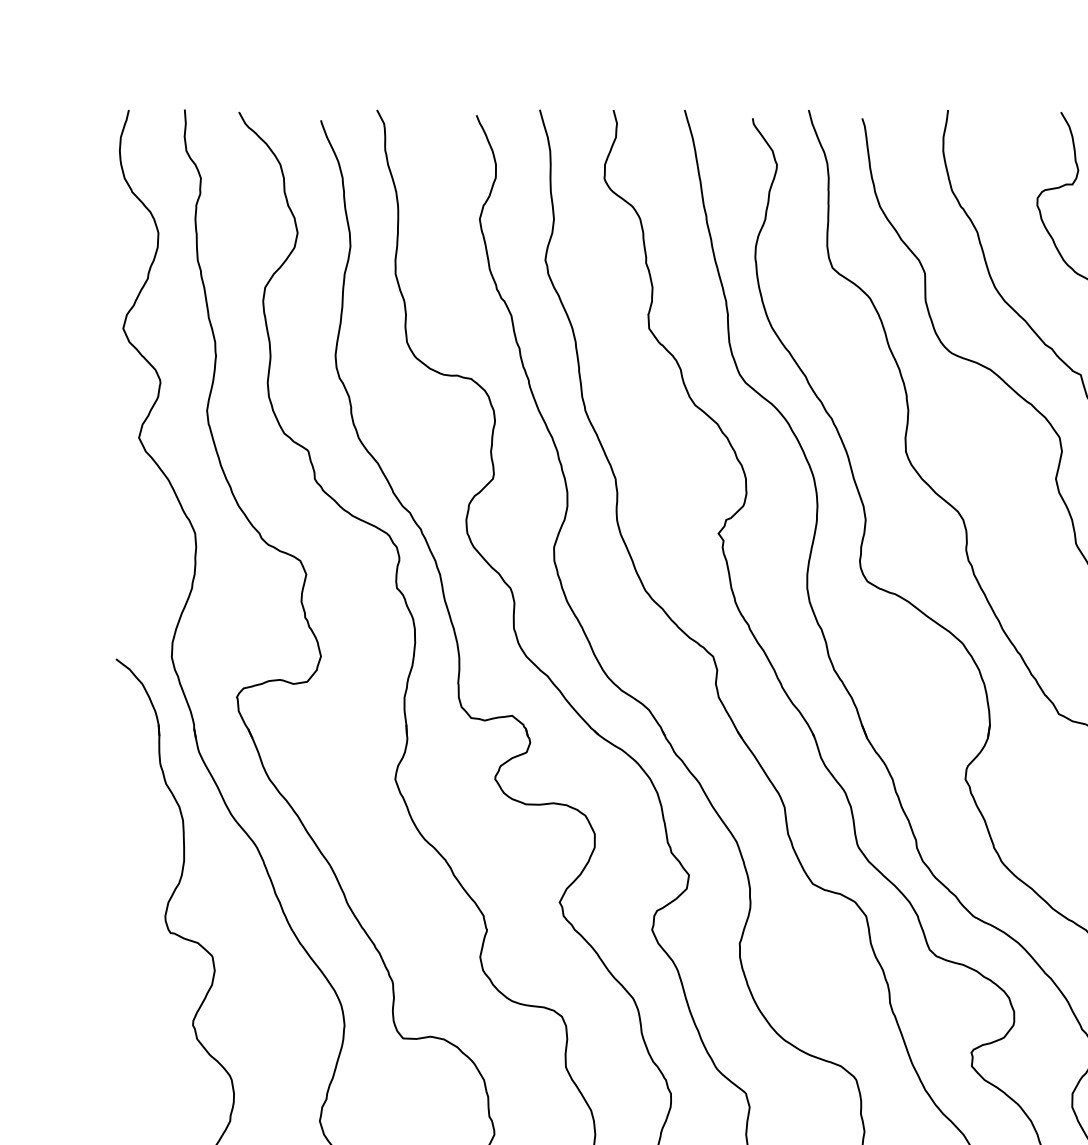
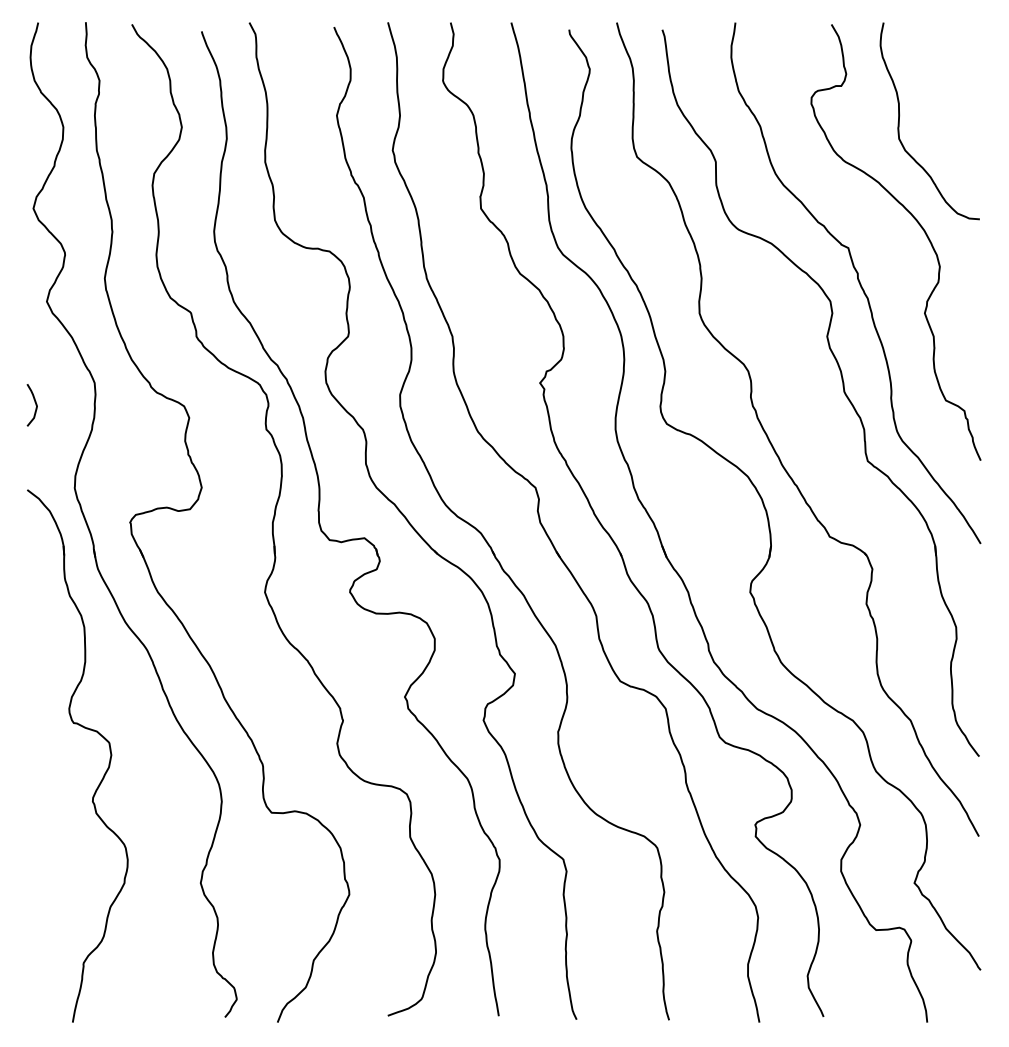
curve: (125, 559) -> (35, 405), added

